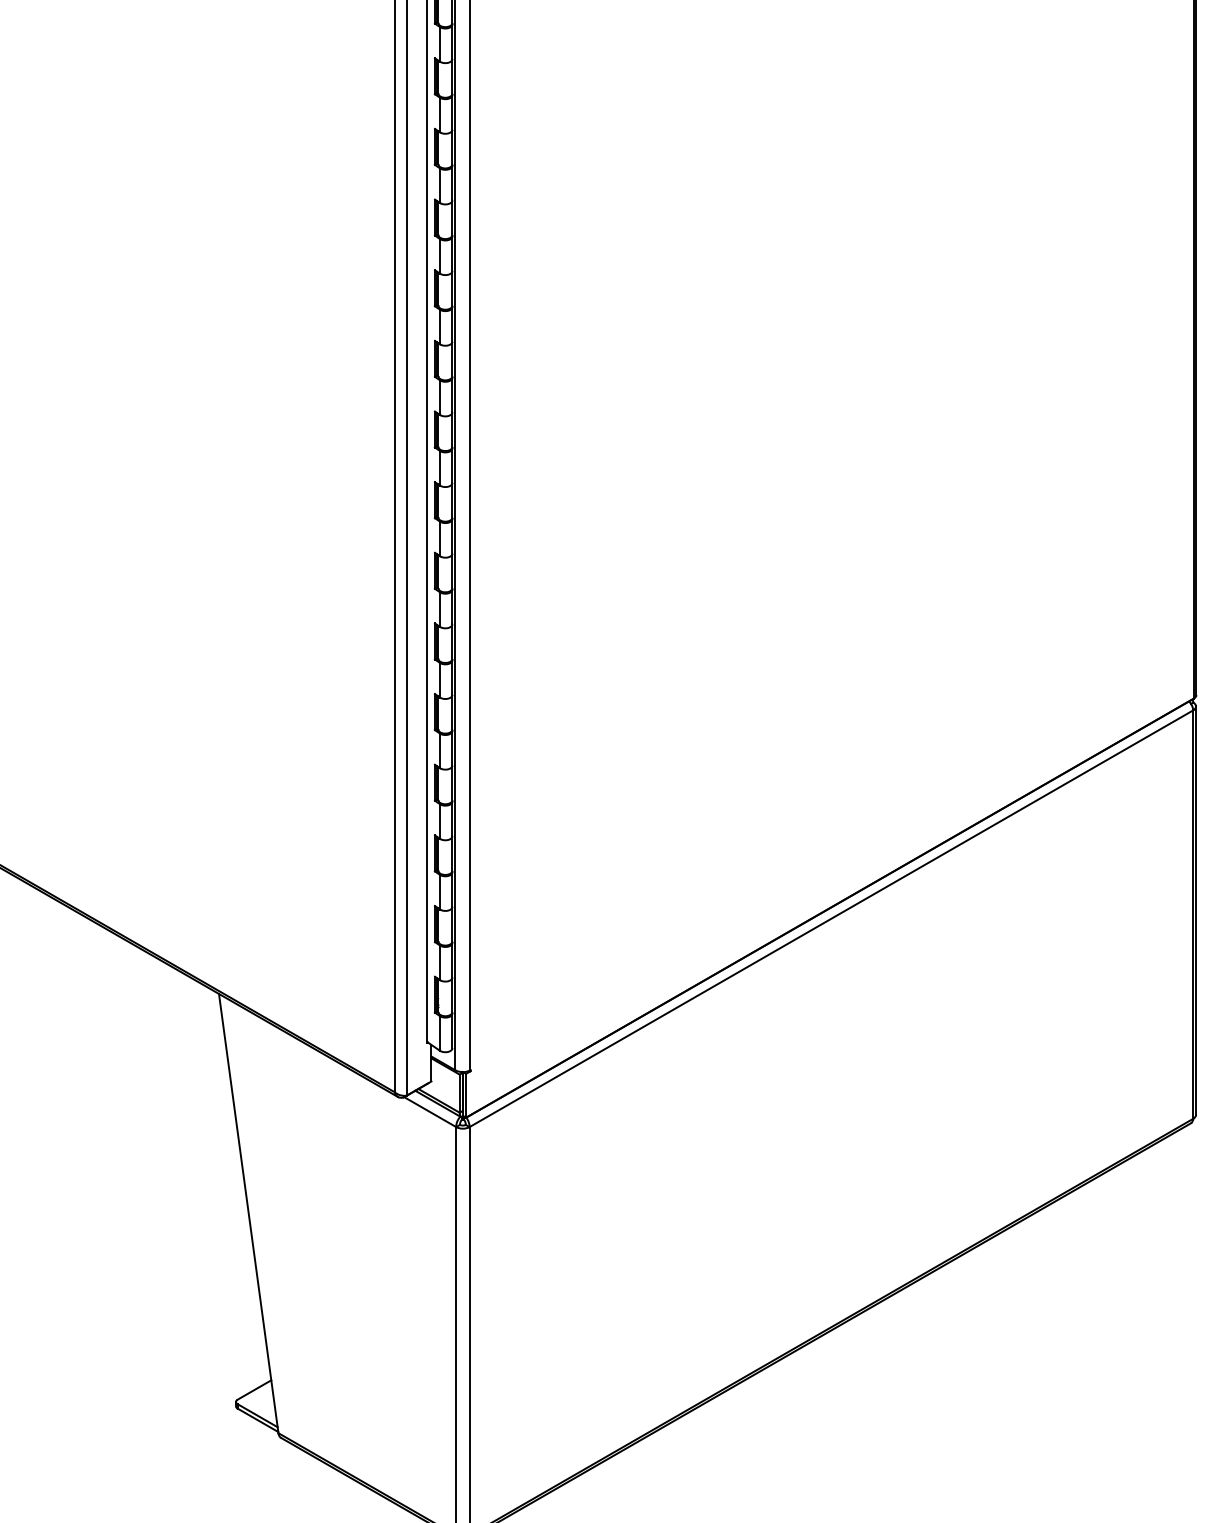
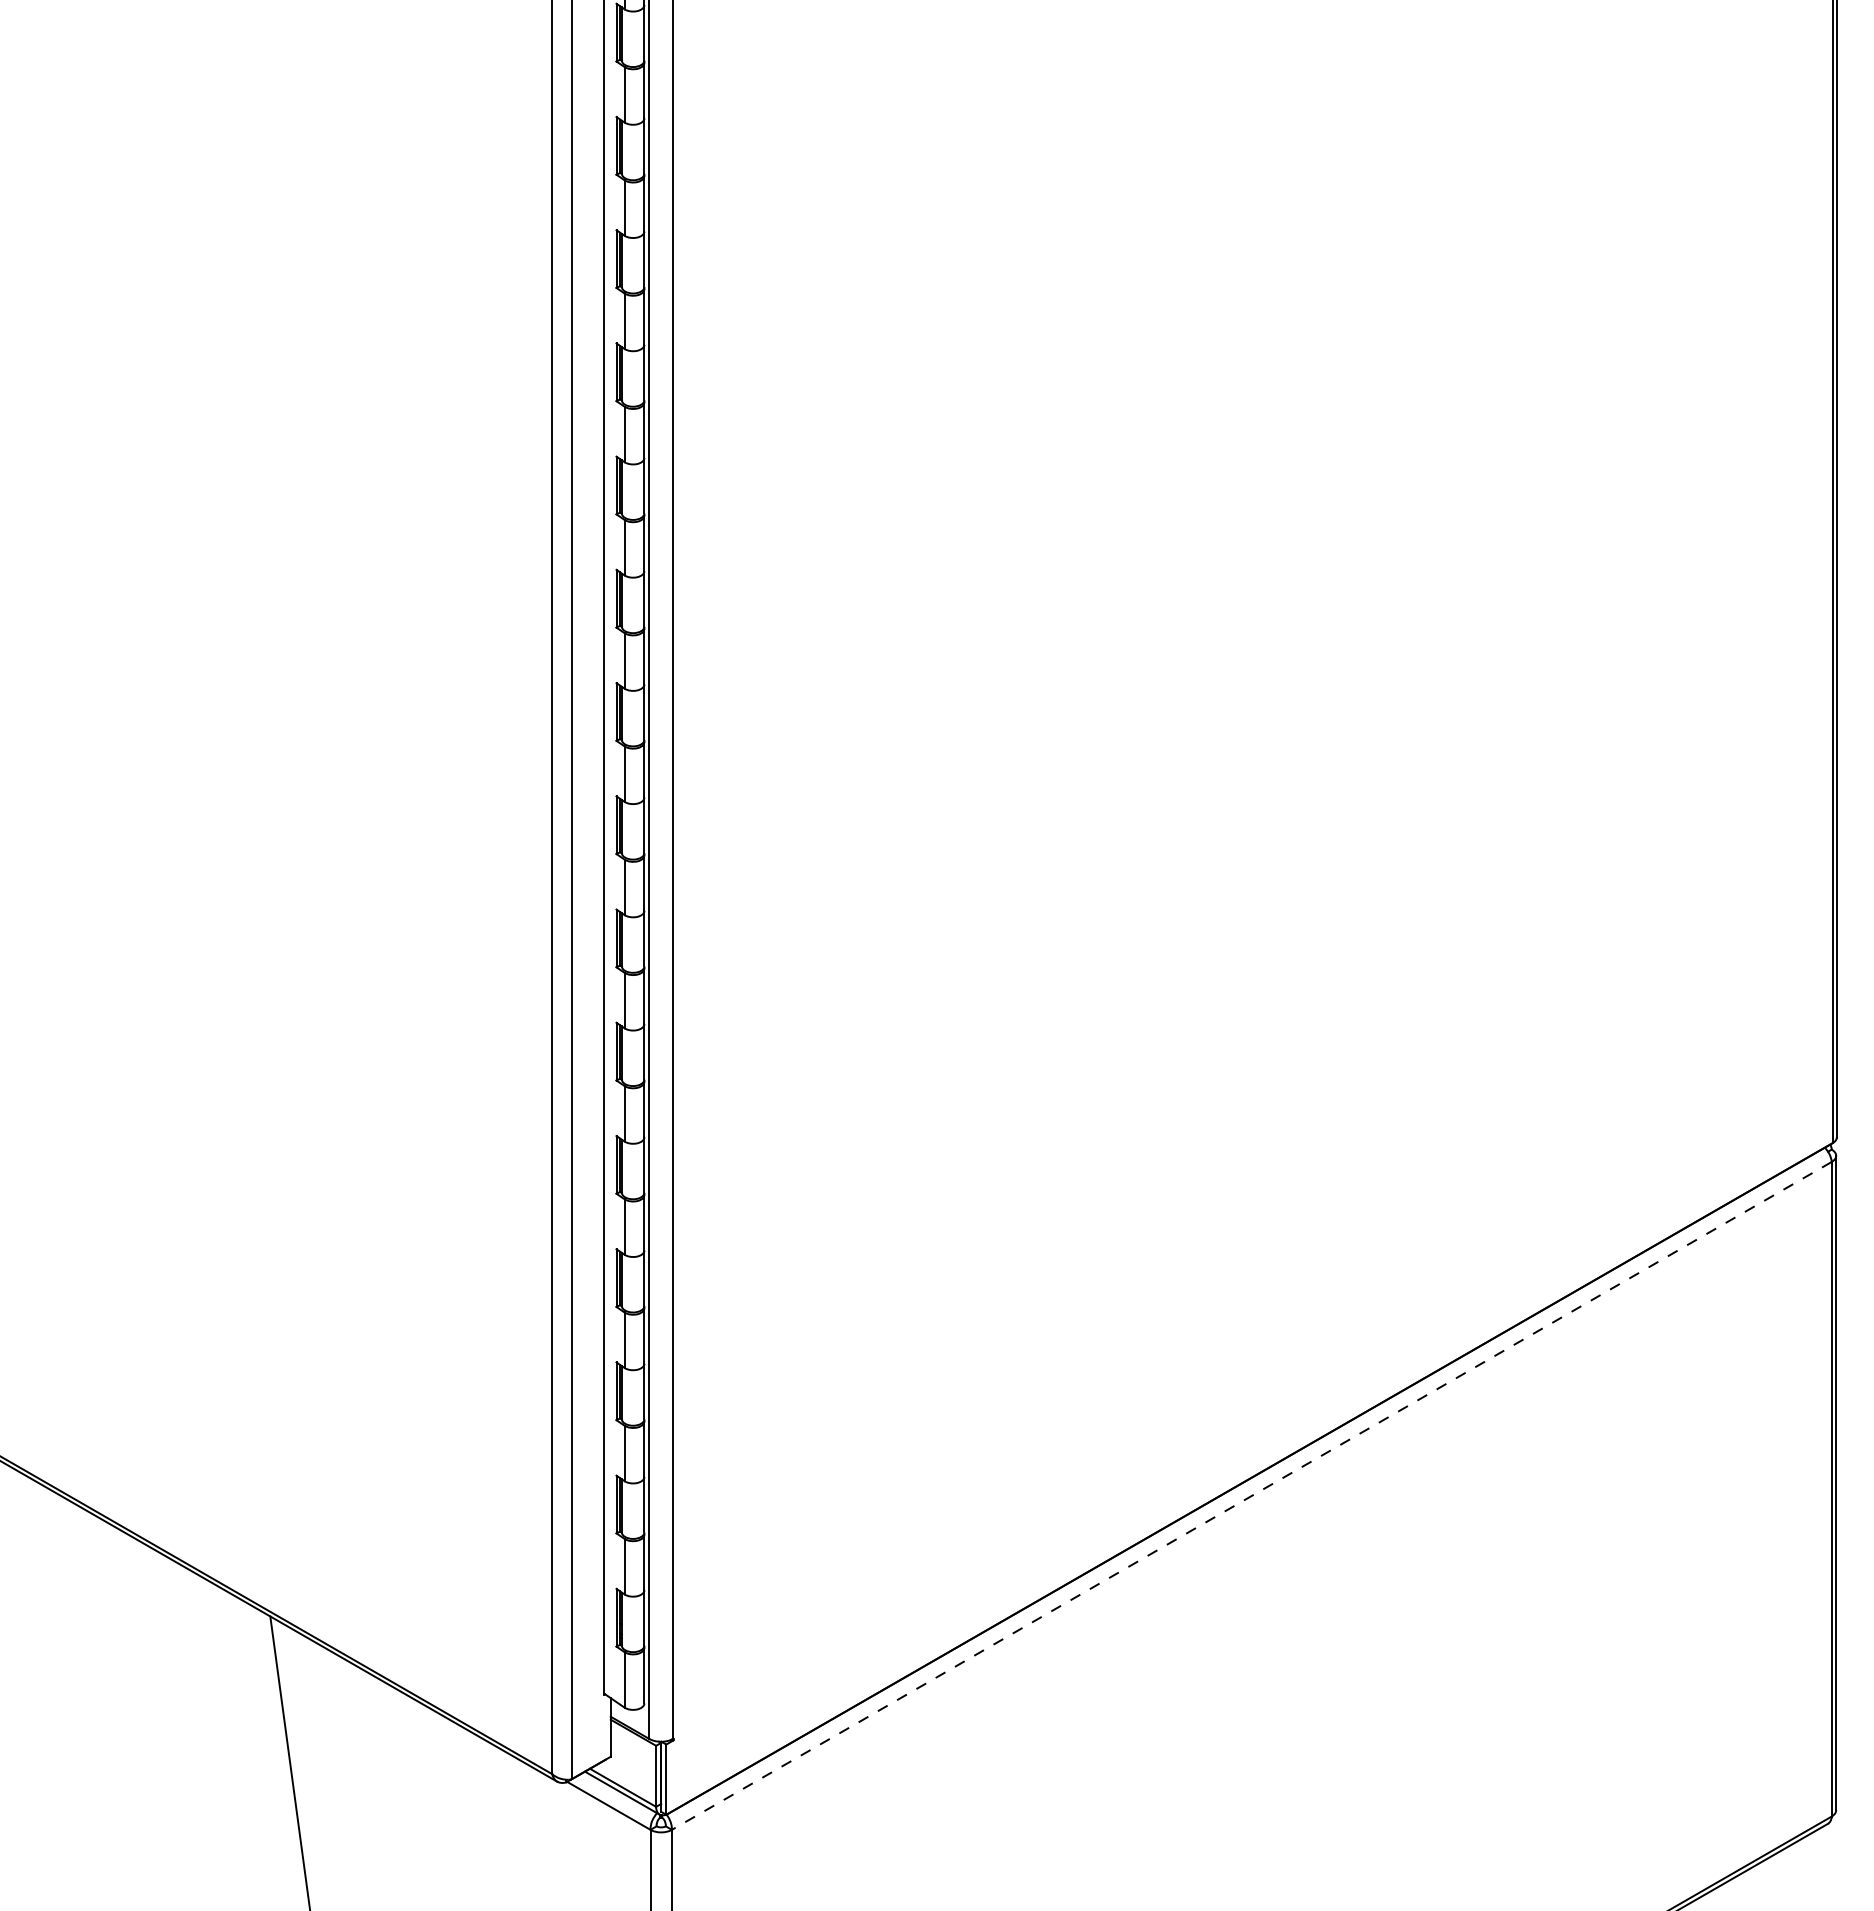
line: (831, 918) -> (1251, 1495), solid -> dashed

